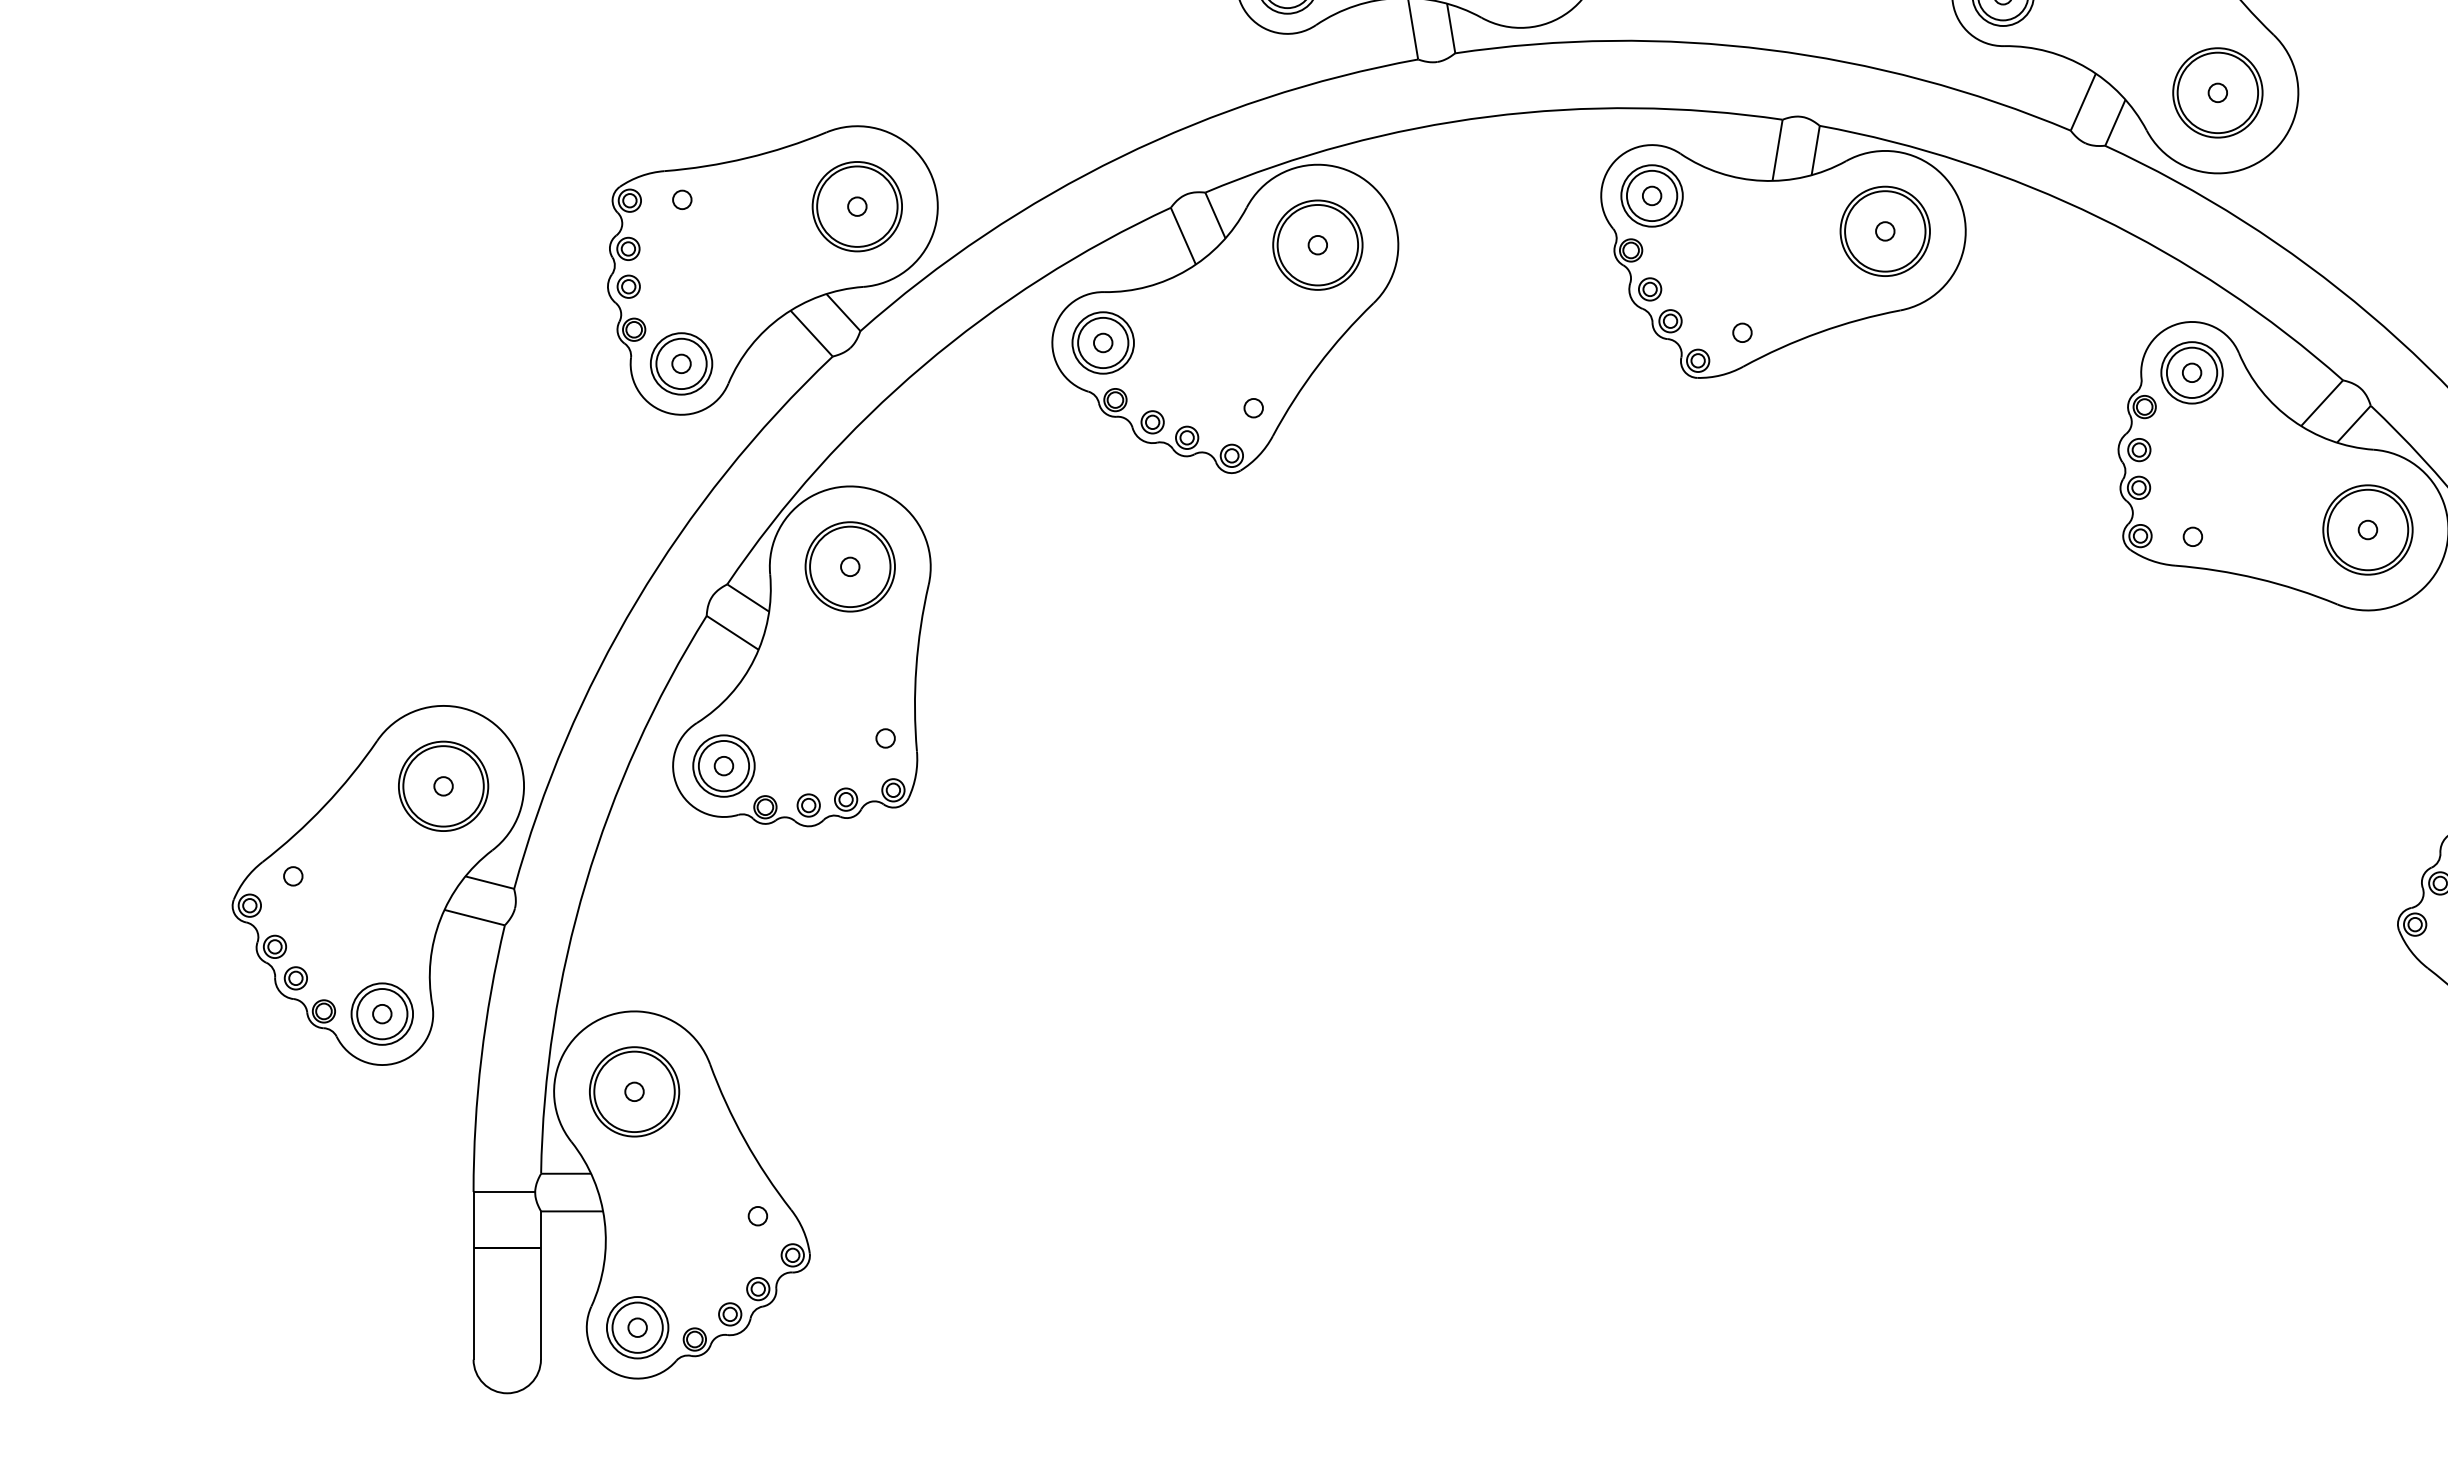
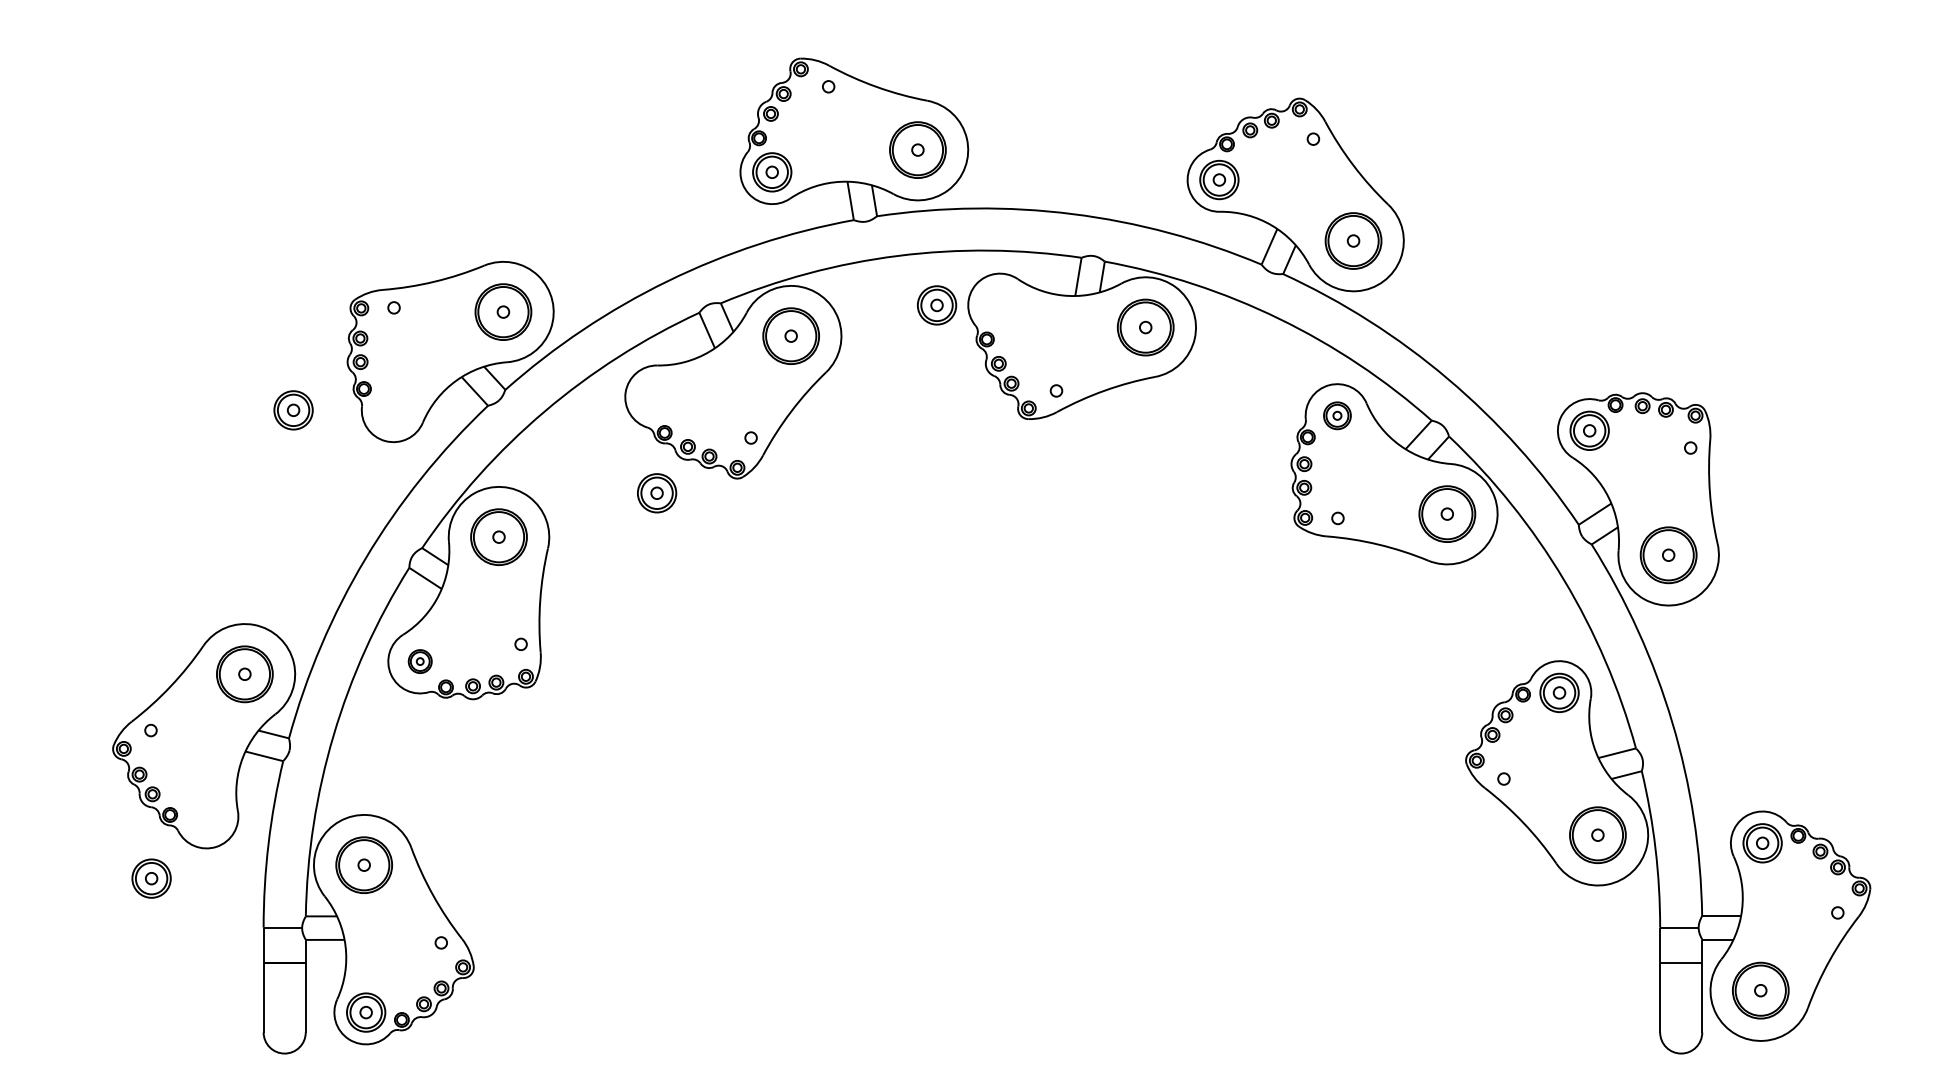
part: (1652, 196) -> (937, 305), moved
part: (1103, 343) -> (657, 493), moved
part: (681, 364) -> (293, 410), moved
part: (2192, 372) -> (1337, 415), size x0.7
part: (724, 765) -> (420, 661), size x0.6
part: (382, 1013) -> (151, 878), moved

